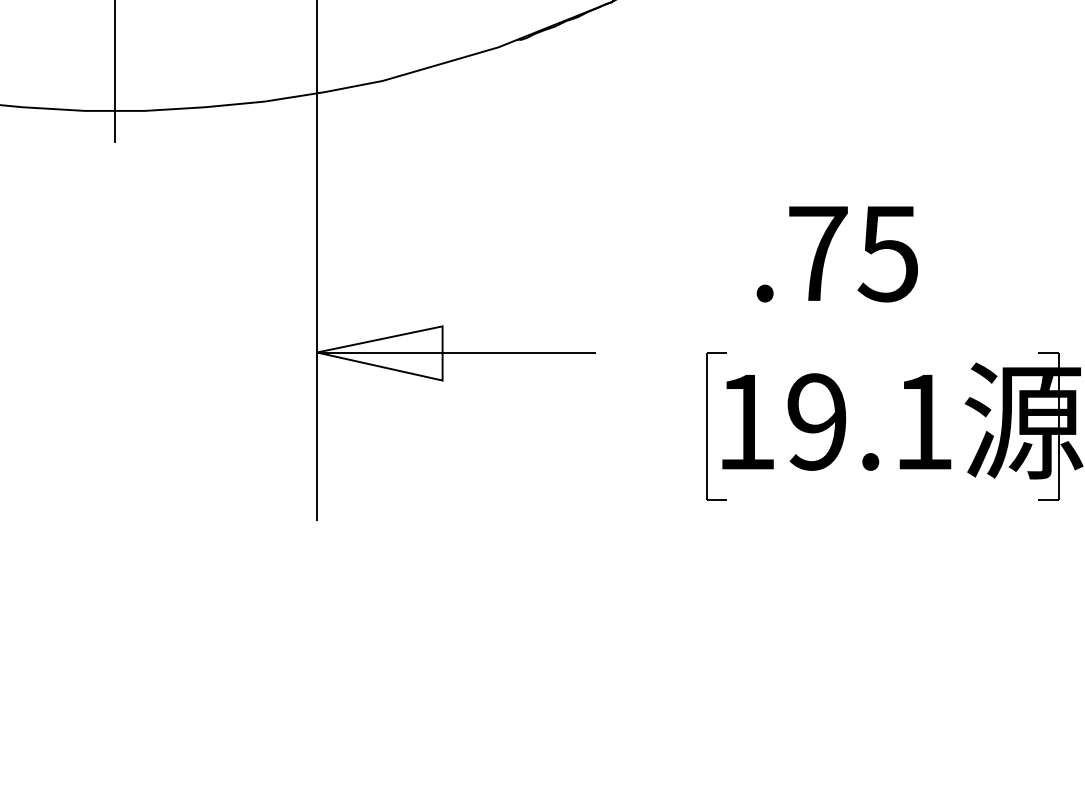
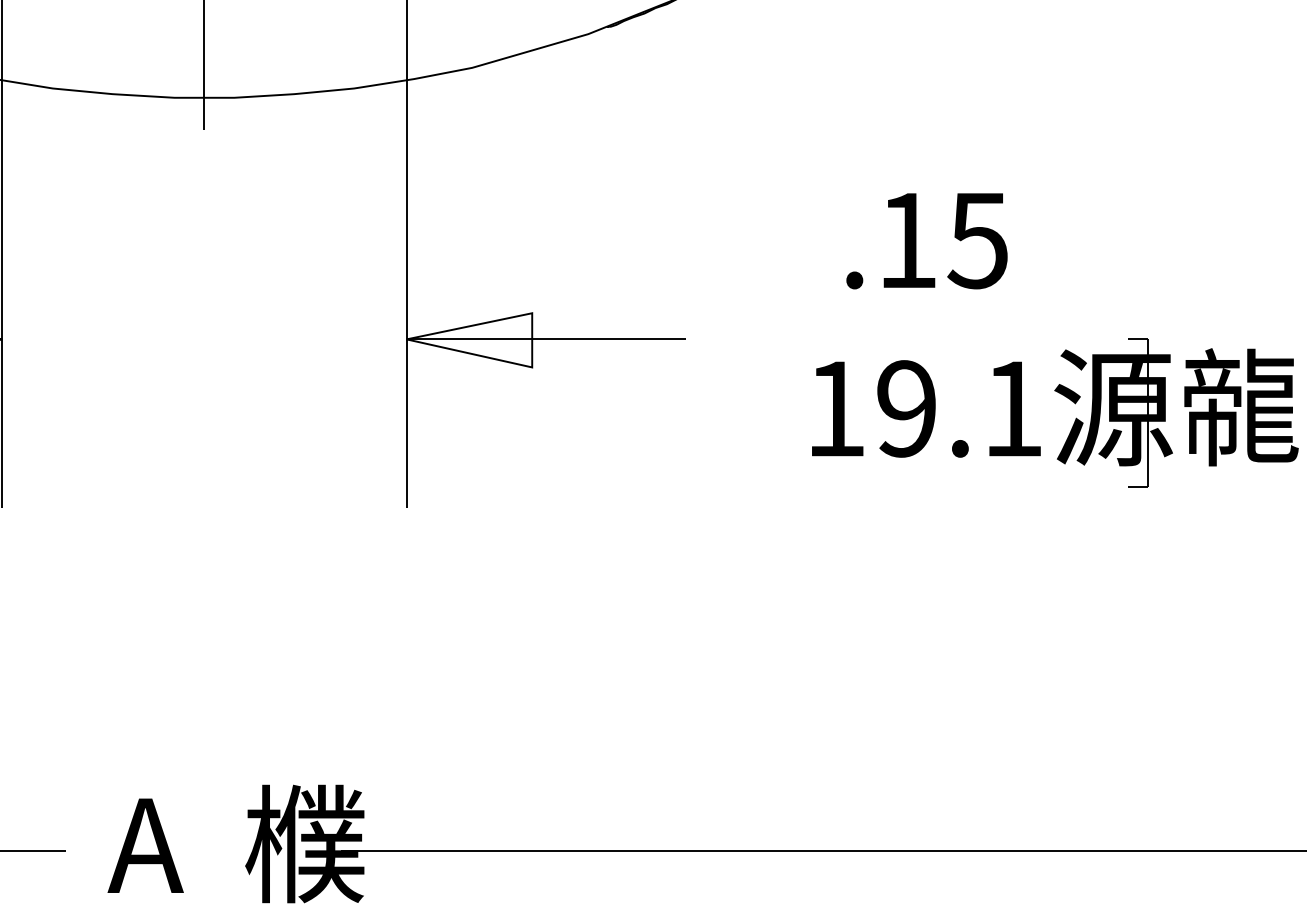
text: (817, 253) -> (907, 240), .75 -> .15
part: (706, 425) -> (796, 412), removed

